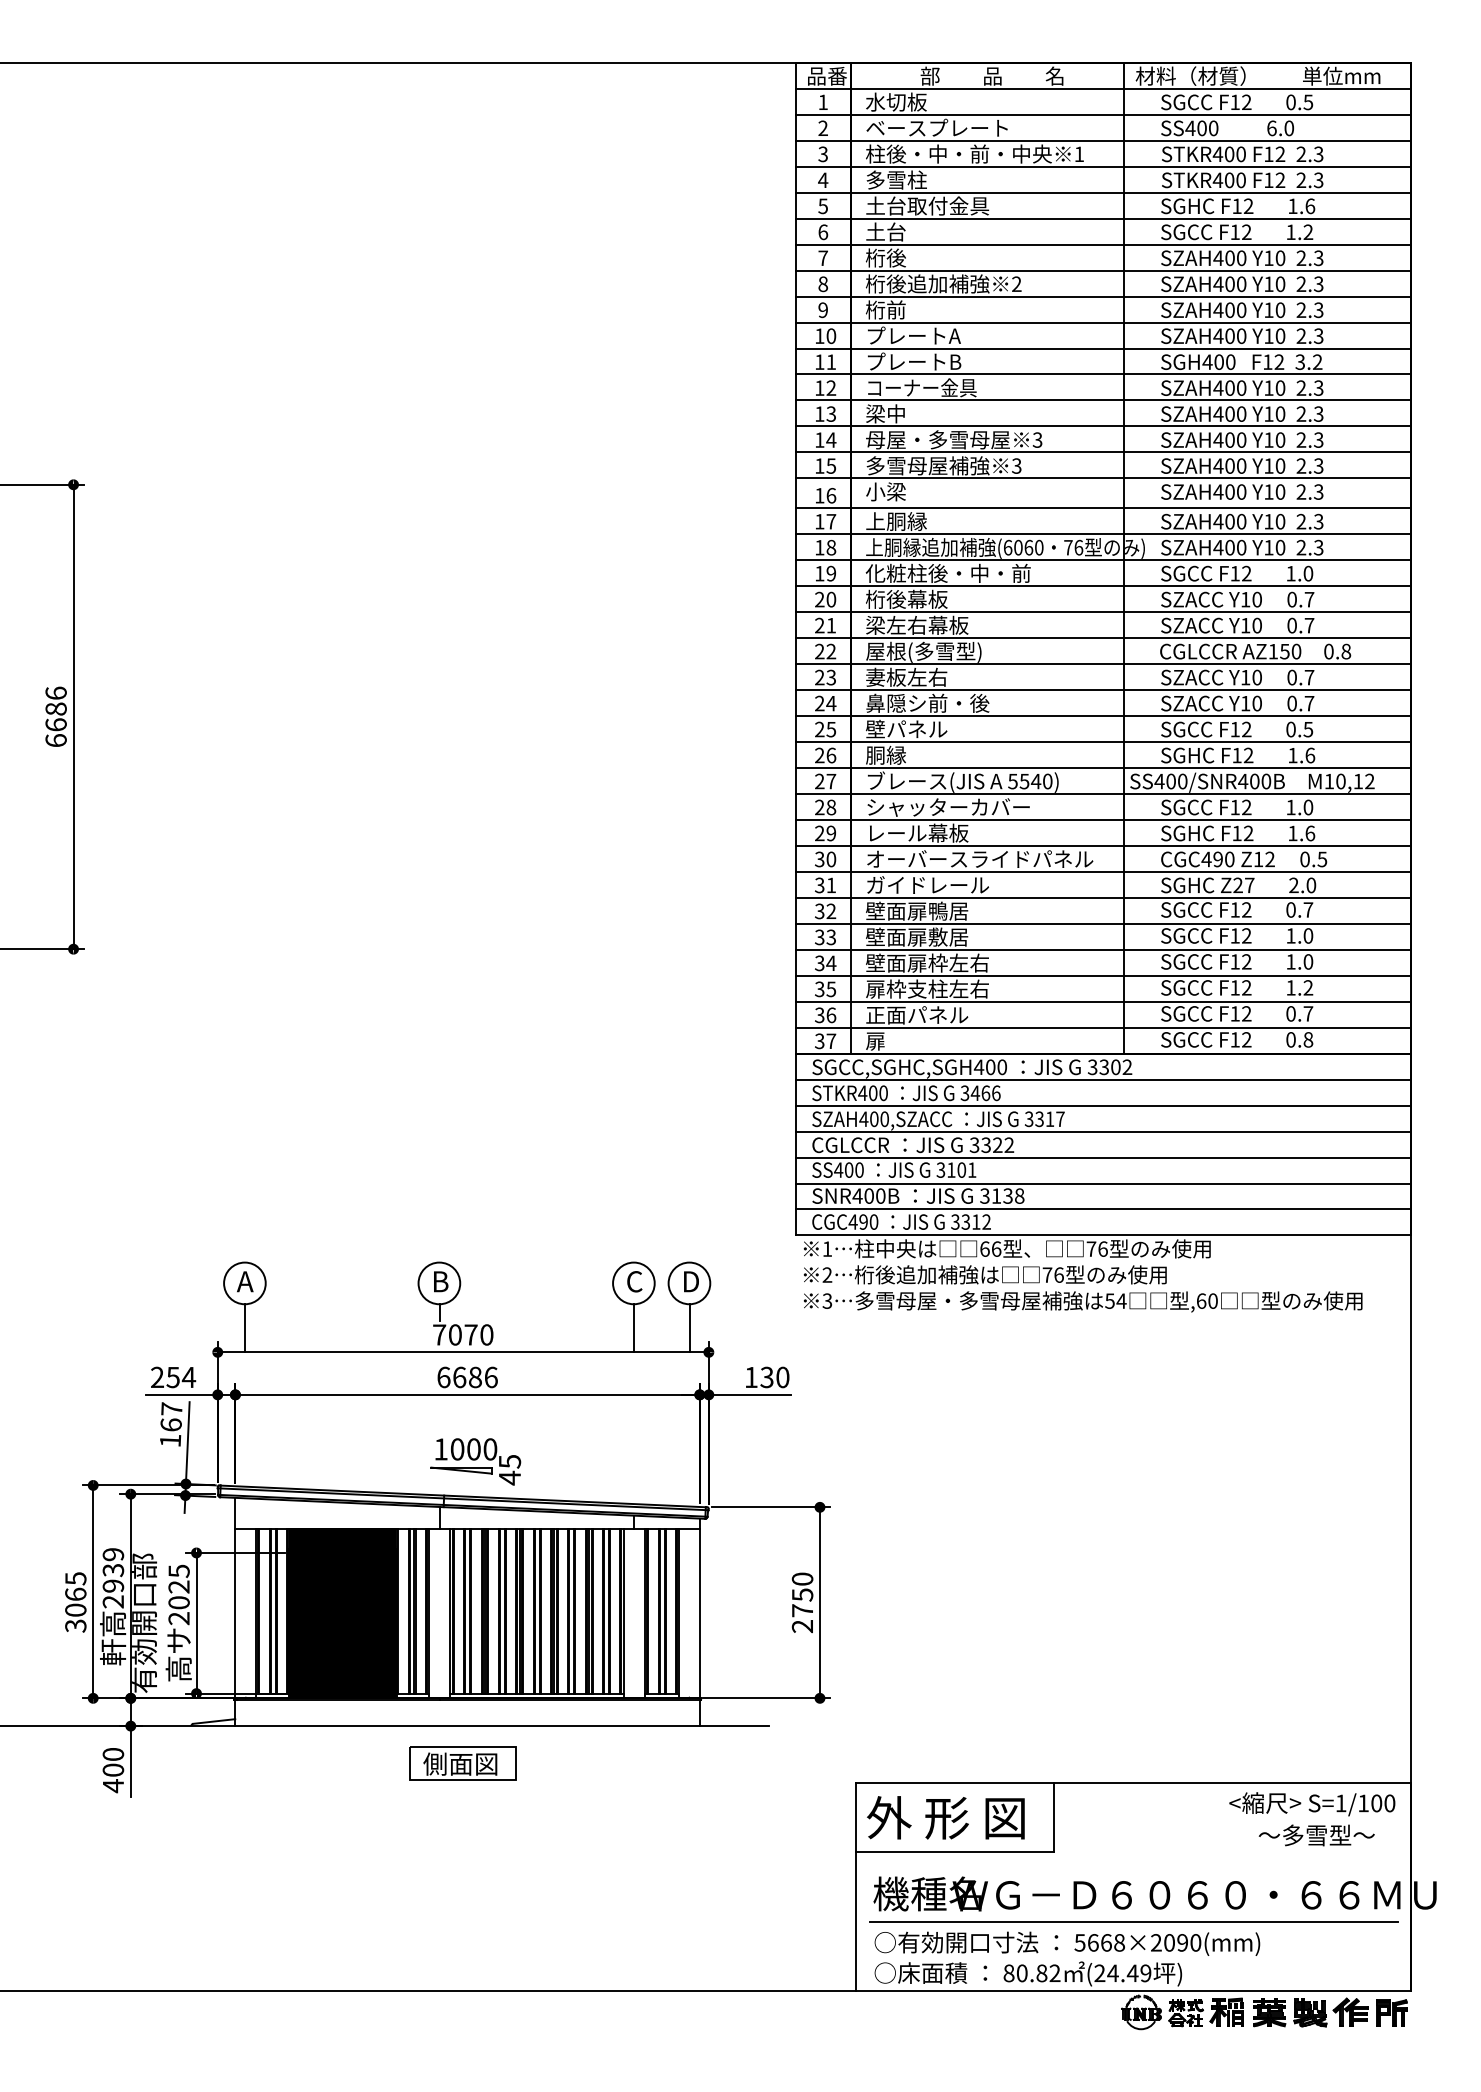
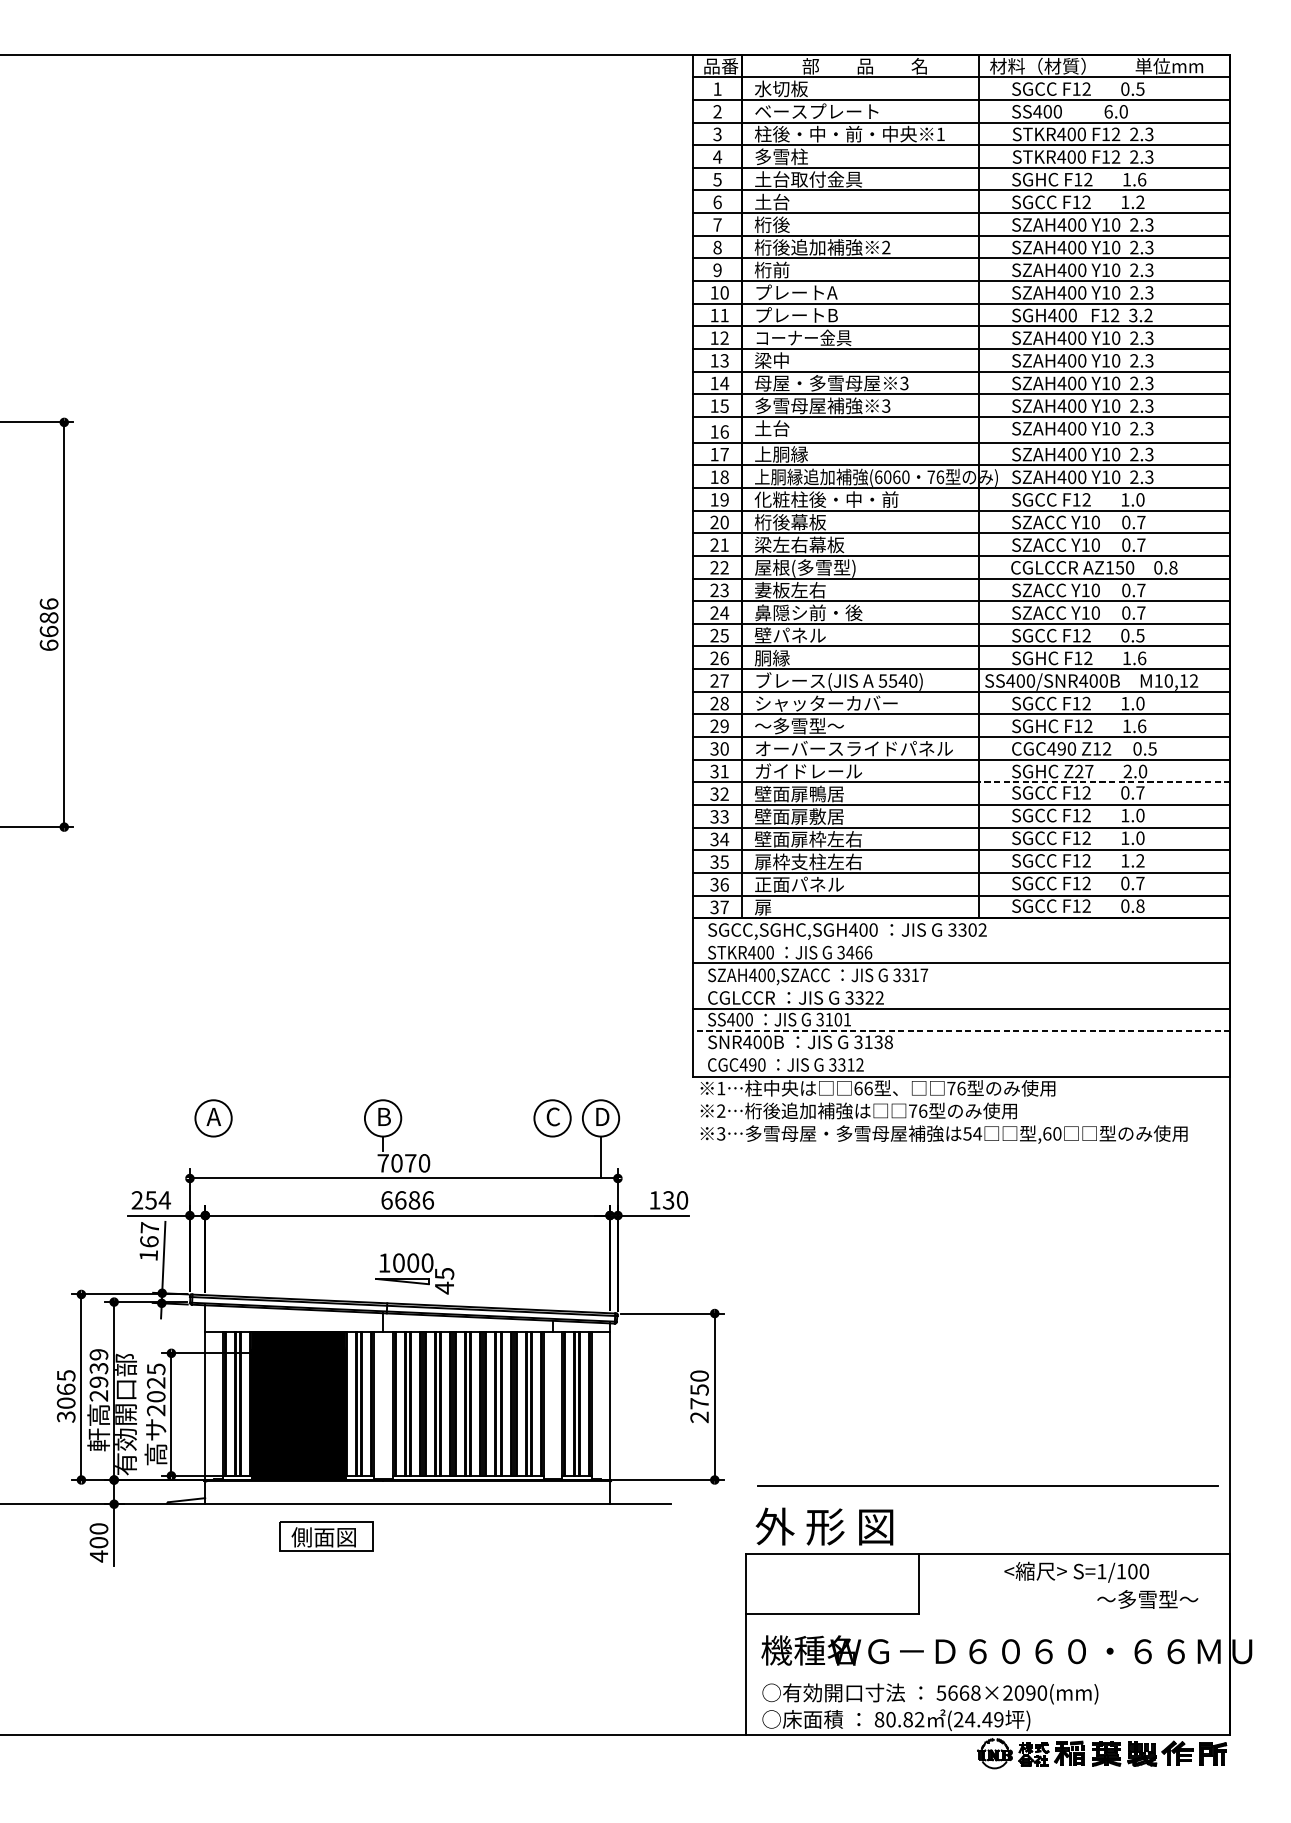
text: (885, 491) -> (771, 428), 小梁 -> 土台
text: (917, 832) -> (799, 725), レール幕板 -> ～多雪型～
line: (1267, 897) -> (1104, 782), solid -> dashed
line: (1103, 1079) -> (961, 940), removed
line: (1103, 1131) -> (961, 986), removed
line: (1103, 1183) -> (961, 1031), solid -> dashed
line: (1103, 1209) -> (961, 1053), removed
line: (245, 1328) -> (214, 1157), removed
line: (634, 1328) -> (553, 1157), removed
part: (462, 1763) -> (325, 1536), moved
text: (1312, 1804) -> (1076, 1572), moved
text: (945, 1817) -> (824, 1526), moved
line: (1133, 1921) -> (987, 1485), moved

